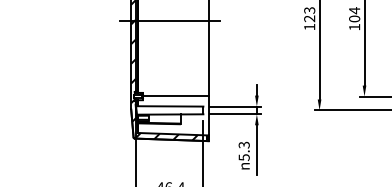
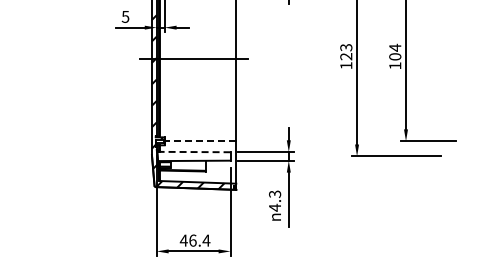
line: (175, 95) -> (200, 140), solid -> dashed
line: (169, 106) -> (193, 152), solid -> dashed
text: (244, 157) -> (275, 207), 5.3 -> 4.3

